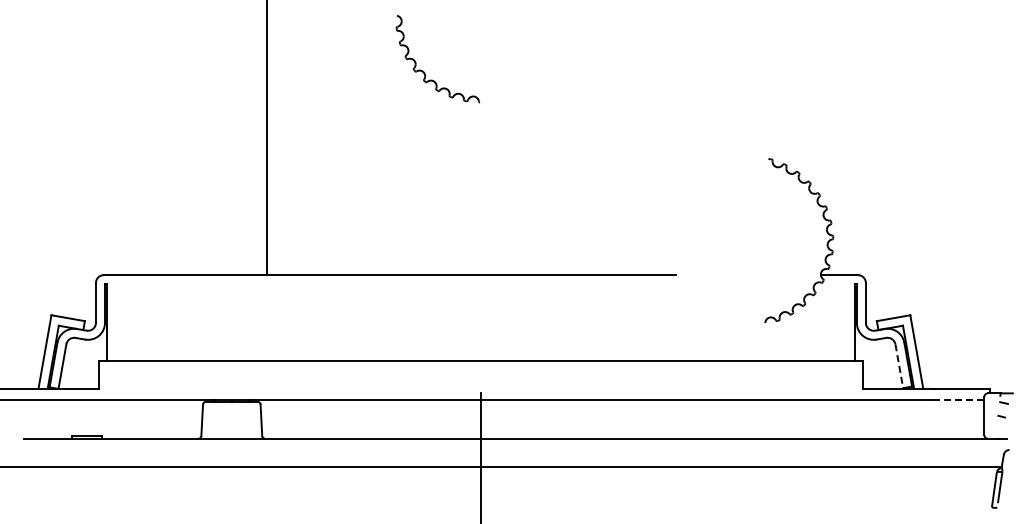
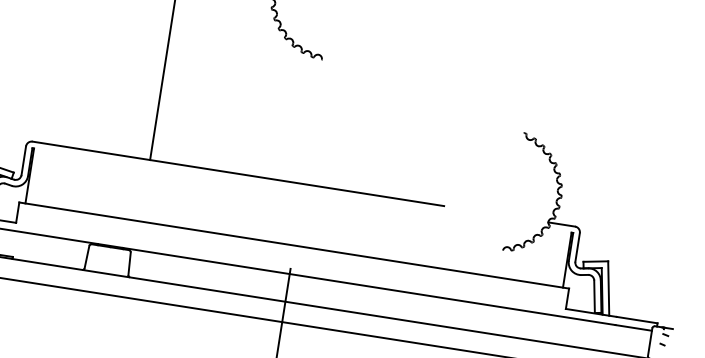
line: (899, 366) -> (594, 296), dashed -> solid
line: (958, 400) -> (633, 328), dashed -> solid

